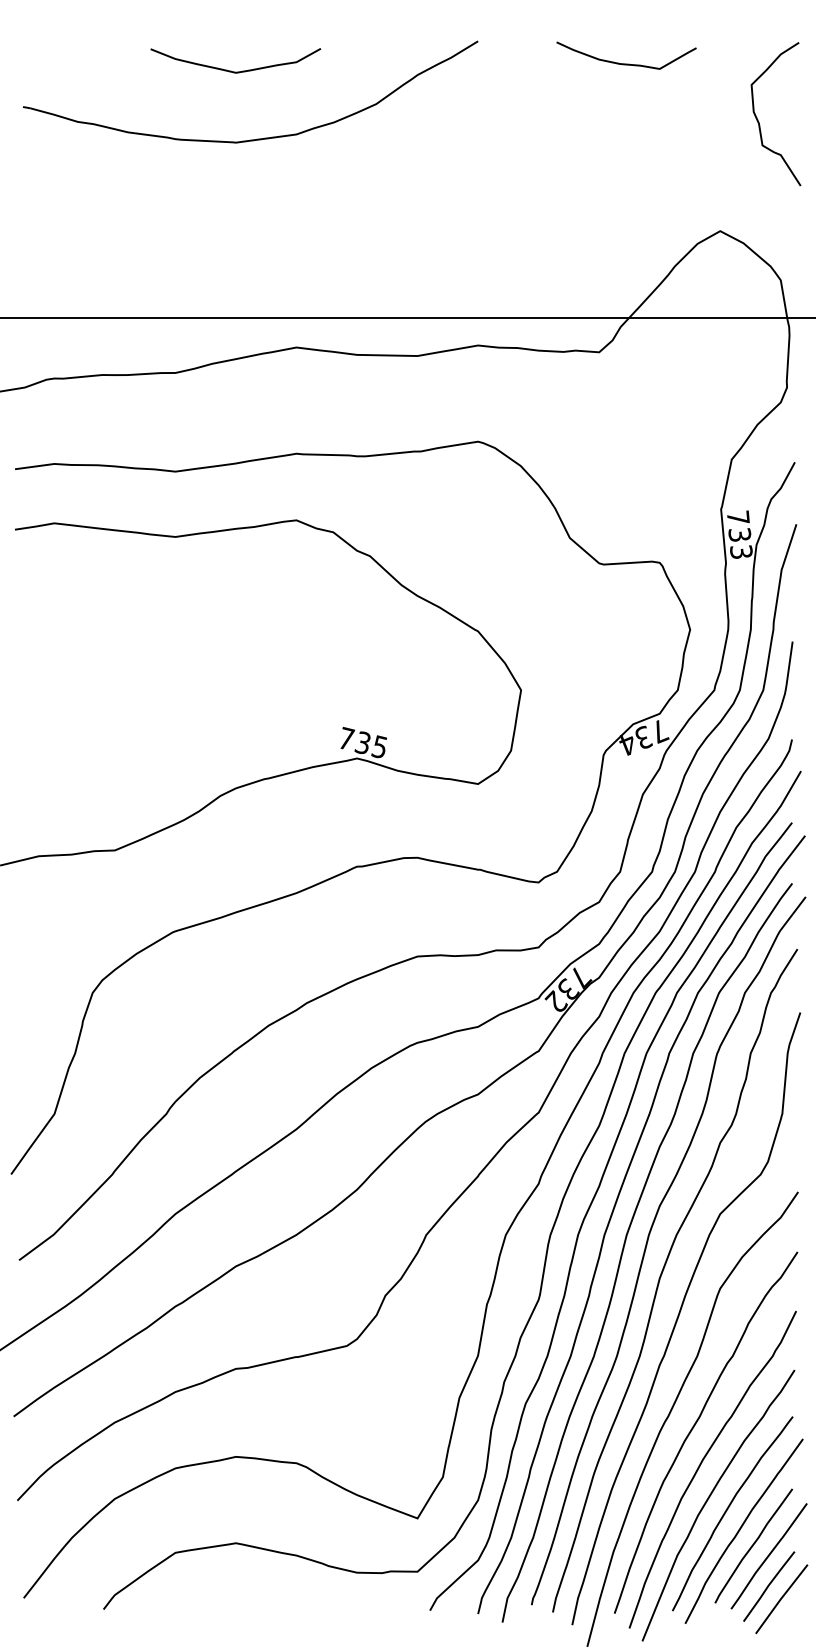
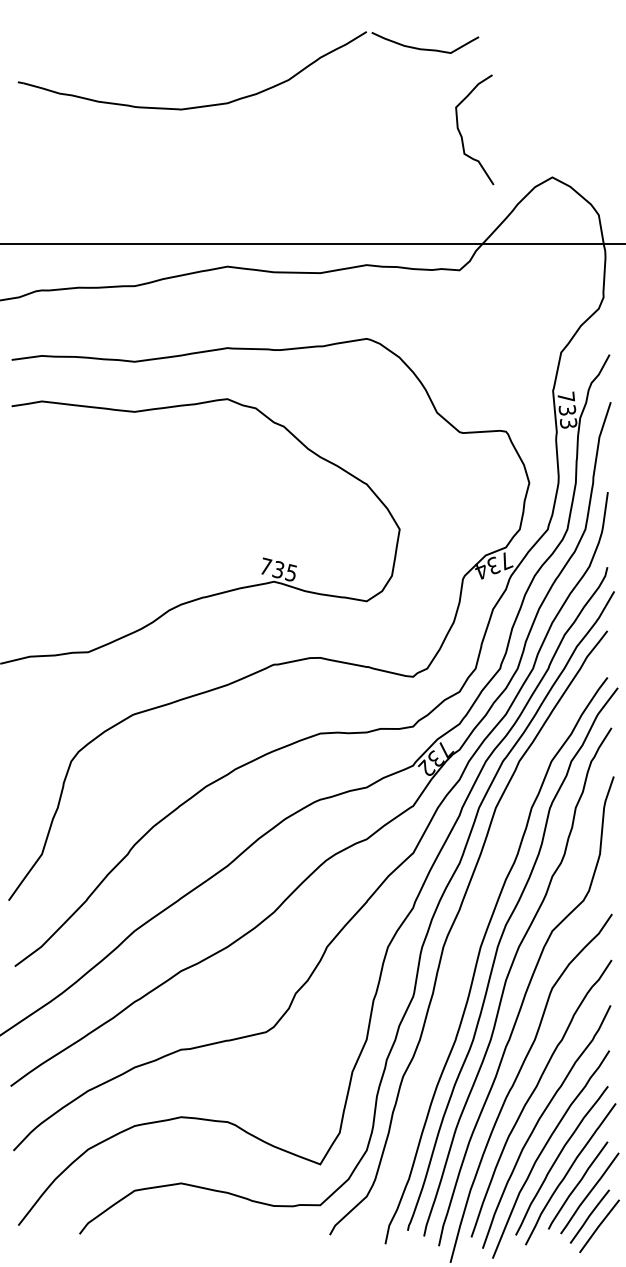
curve: (626, 63) -> (425, 48), moved
curve: (231, 70) -> (177, 54), removed
curve: (758, 119) -> (461, 133), moved
curve: (613, 1213) -> (470, 930), removed

